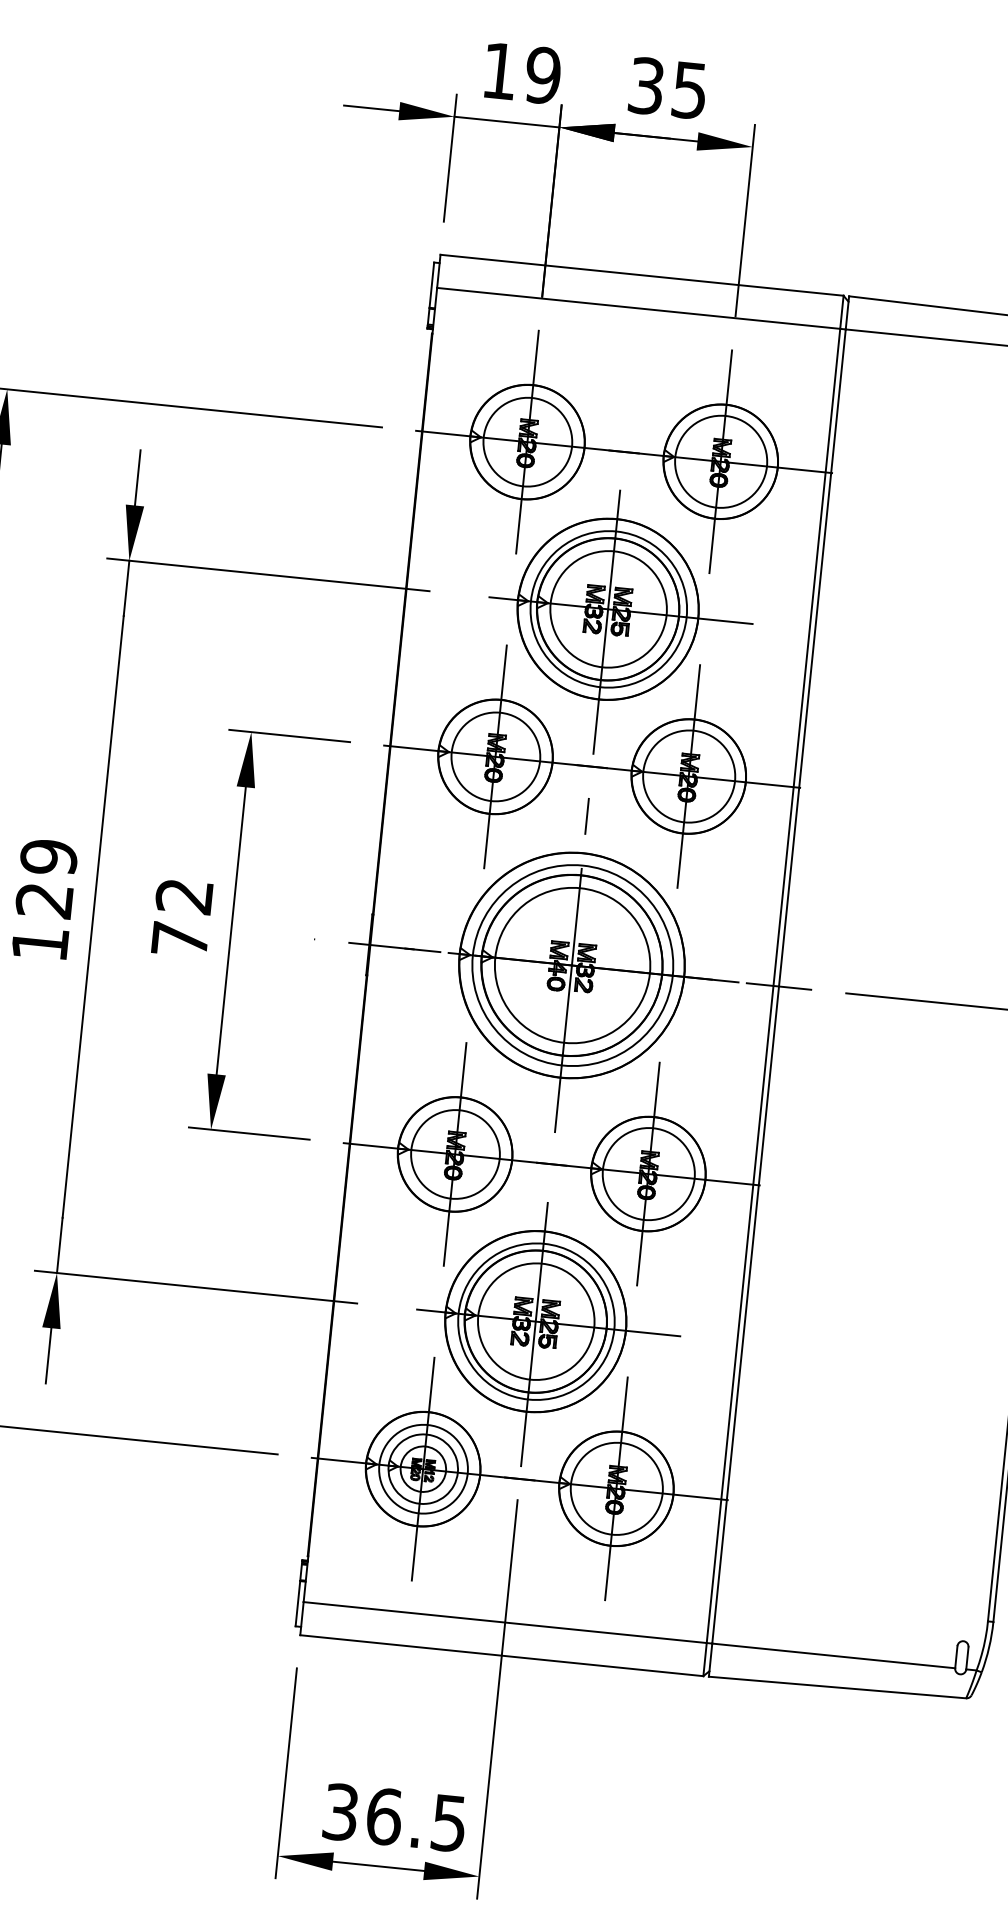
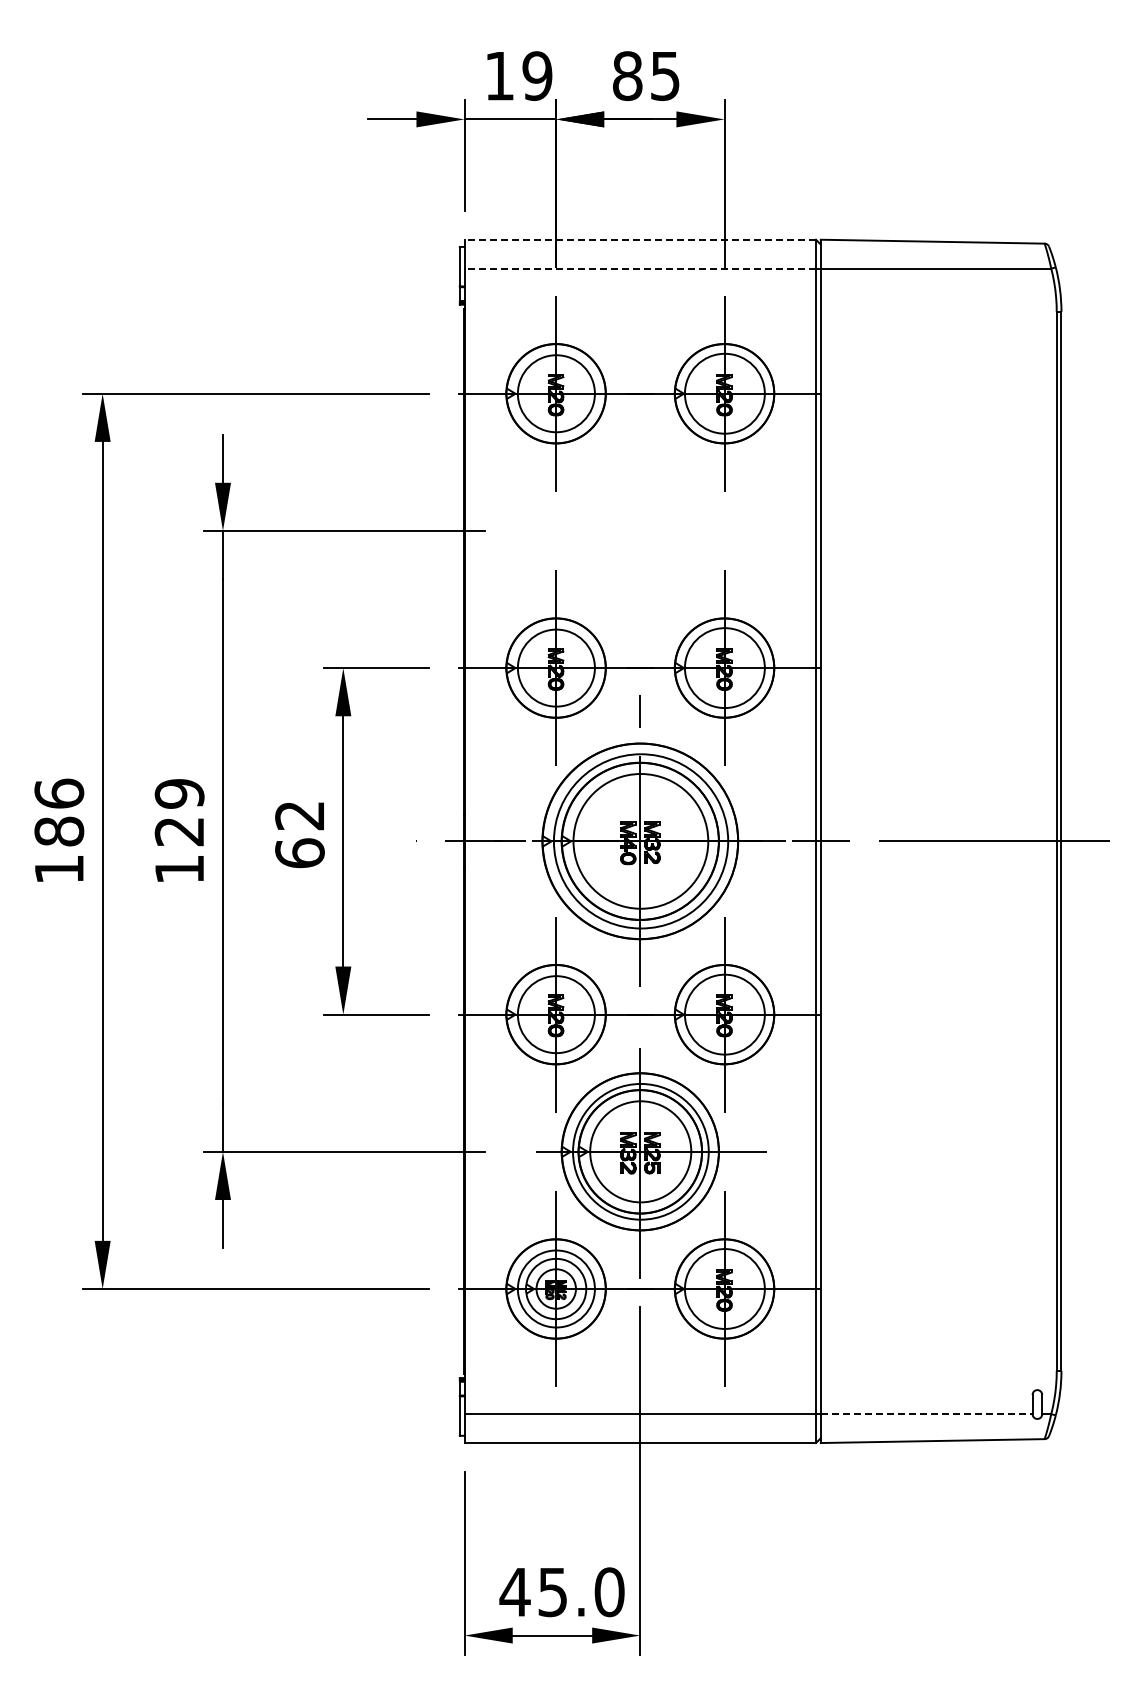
text: (646, 85) -> (627, 75), 35 -> 85
line: (642, 275) -> (640, 239), solid -> dashed
line: (638, 308) -> (640, 268), solid -> dashed
part: (619, 623) -> (651, 542), removed
text: (179, 939) -> (299, 853), 72 -> 62
line: (833, 1656) -> (926, 1414), solid -> dashed
text: (394, 1817) -> (561, 1592), 36.5 -> 45.0

